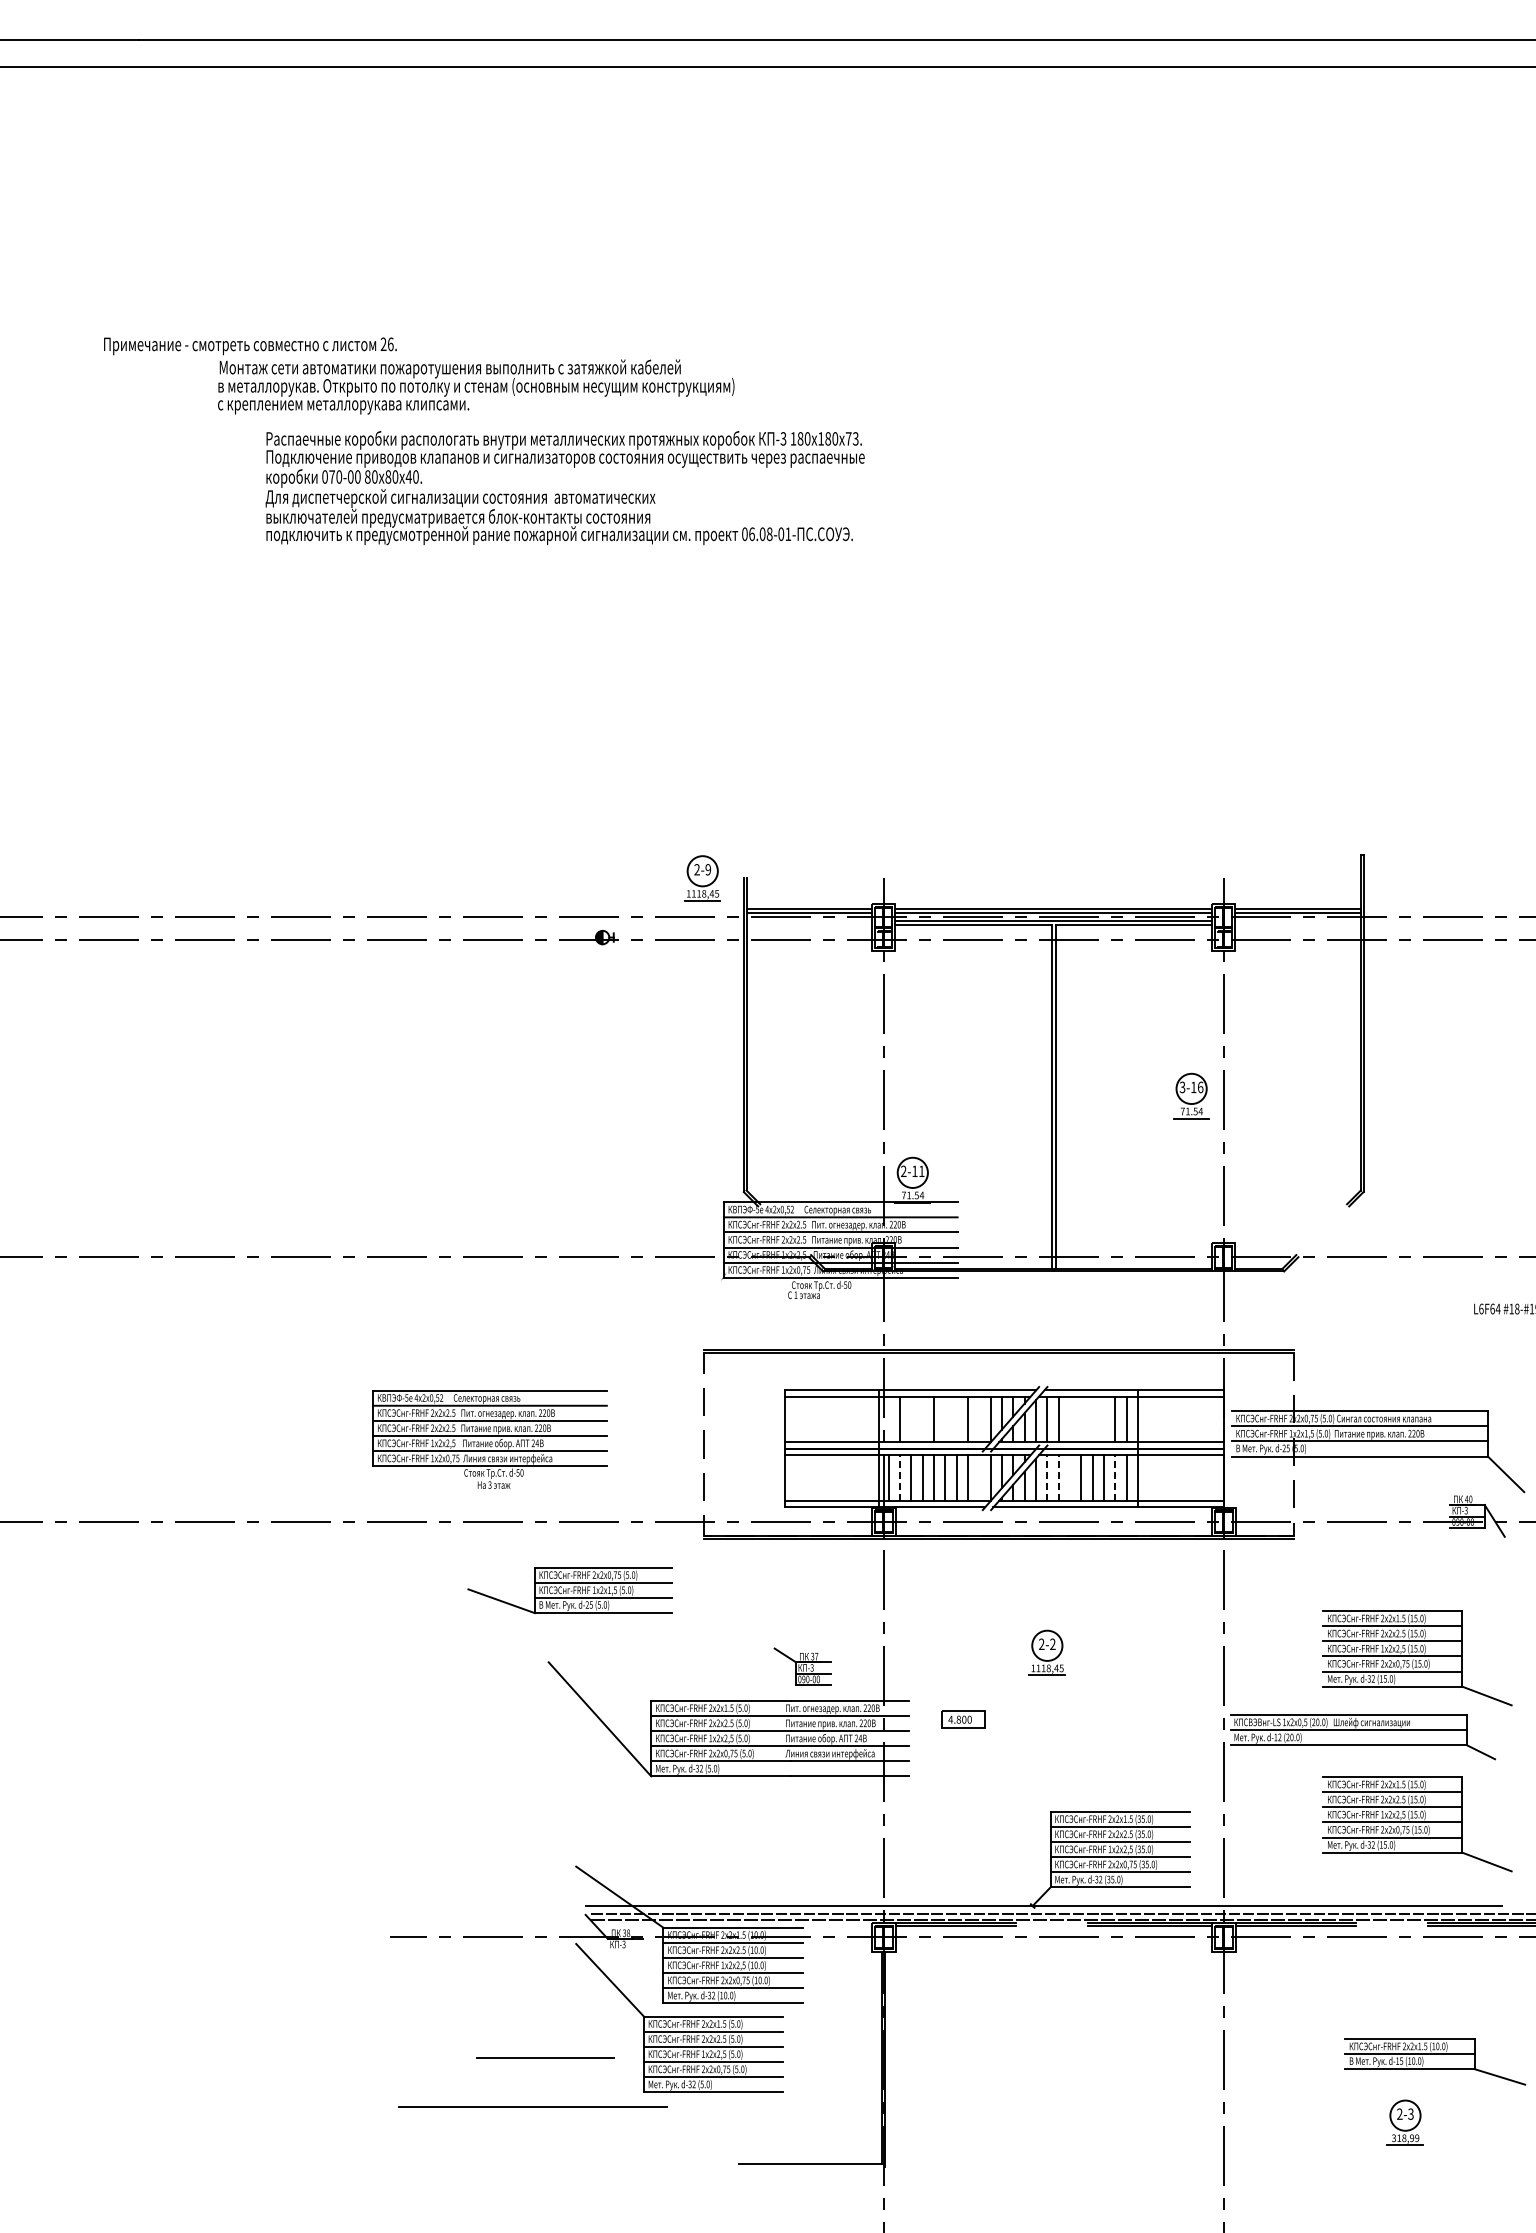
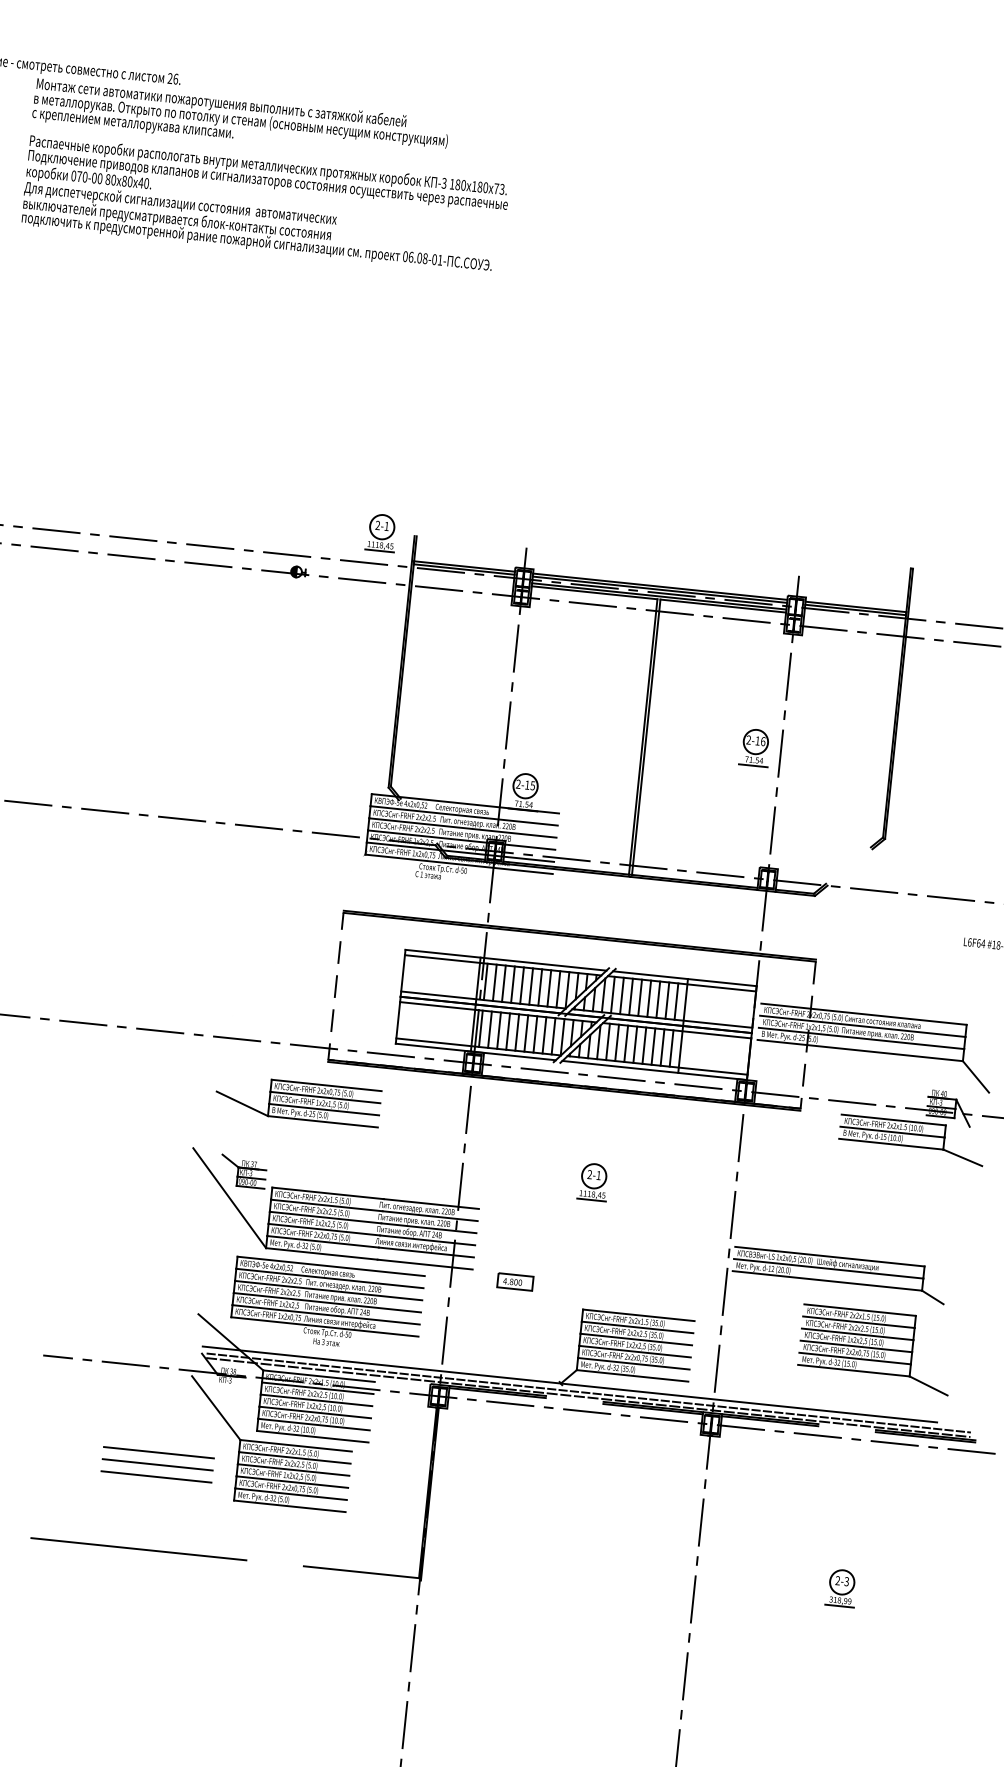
text: (564, 488) -> (264, 205), moved
text: (708, 869) -> (386, 526), 2-9 -> 2-1
text: (1182, 1087) -> (748, 740), 3-16 -> 2-16
text: (921, 1171) -> (532, 785), 2-11 -> 2-15
line: (888, 1419) -> (485, 981), added
line: (911, 1419) -> (504, 983), added
line: (922, 1419) -> (512, 984), added
line: (945, 1419) -> (531, 986), added
line: (956, 1419) -> (540, 987), added
line: (979, 1419) -> (558, 989), added
line: (1069, 1419) -> (630, 996), added
line: (1081, 1419) -> (640, 997), added
line: (1092, 1419) -> (649, 998), added
line: (1103, 1419) -> (657, 999), added
part: (489, 1439) -> (326, 1305), moved
line: (979, 1477) -> (553, 1035), added
line: (1069, 1477) -> (625, 1043), added
line: (899, 1478) -> (489, 1029), dashed -> solid
line: (1047, 1478) -> (608, 1042), dashed -> solid
line: (1058, 1478) -> (617, 1043), dashed -> solid
line: (1115, 1478) -> (662, 1047), dashed -> solid
part: (569, 1590) -> (297, 1100), moved
text: (1052, 1643) -> (598, 1174), 2-2 -> 2-1
part: (1417, 1658) -> (889, 1217), removed
part: (802, 1666) -> (243, 1171), moved
part: (963, 1719) -> (515, 1282), moved
line: (544, 2042) -> (158, 1452), added
part: (1435, 2054) -> (912, 1134), moved
line: (545, 2072) -> (156, 1476), added
line: (532, 2106) -> (138, 1548), moved

